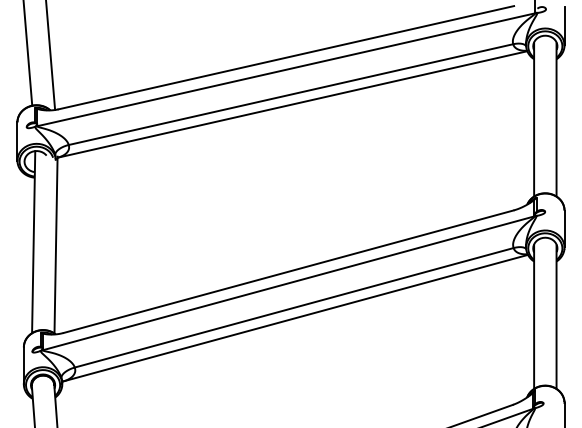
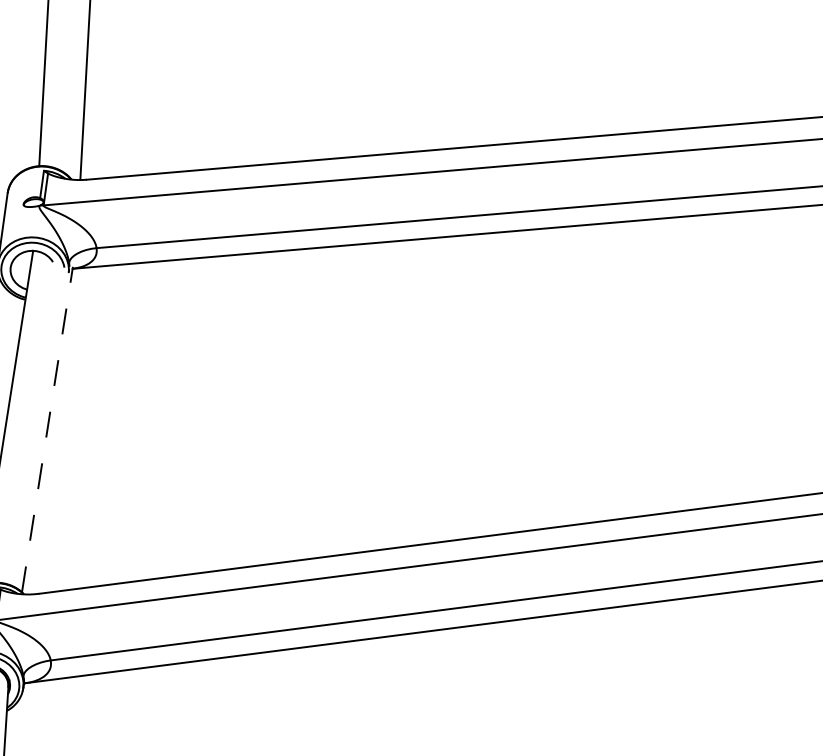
line: (56, 244) -> (48, 428), solid -> dashed

